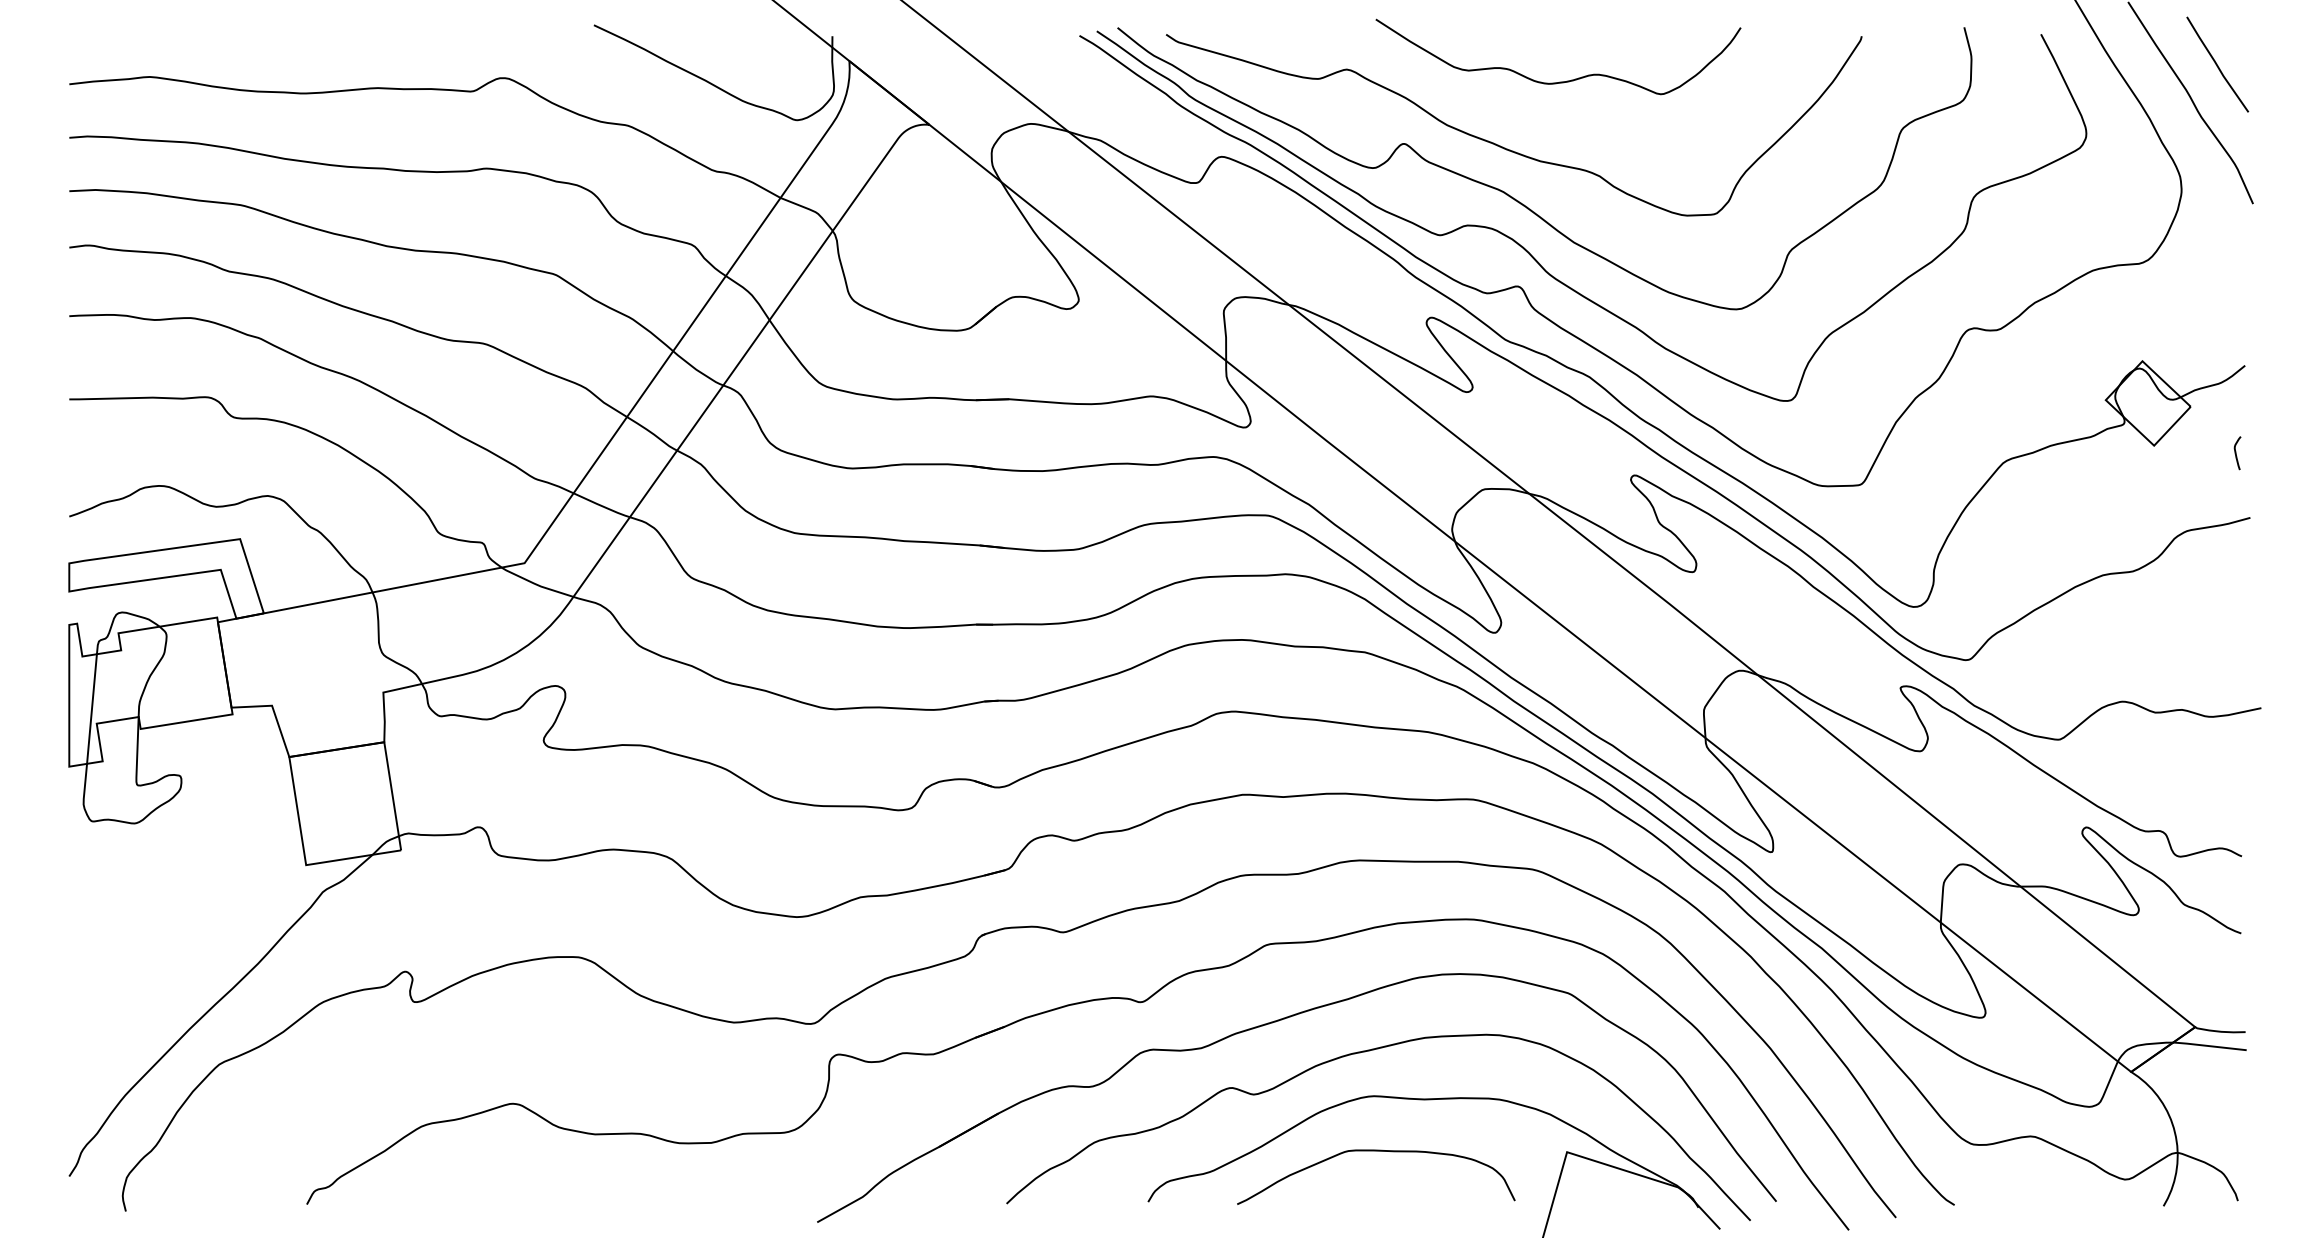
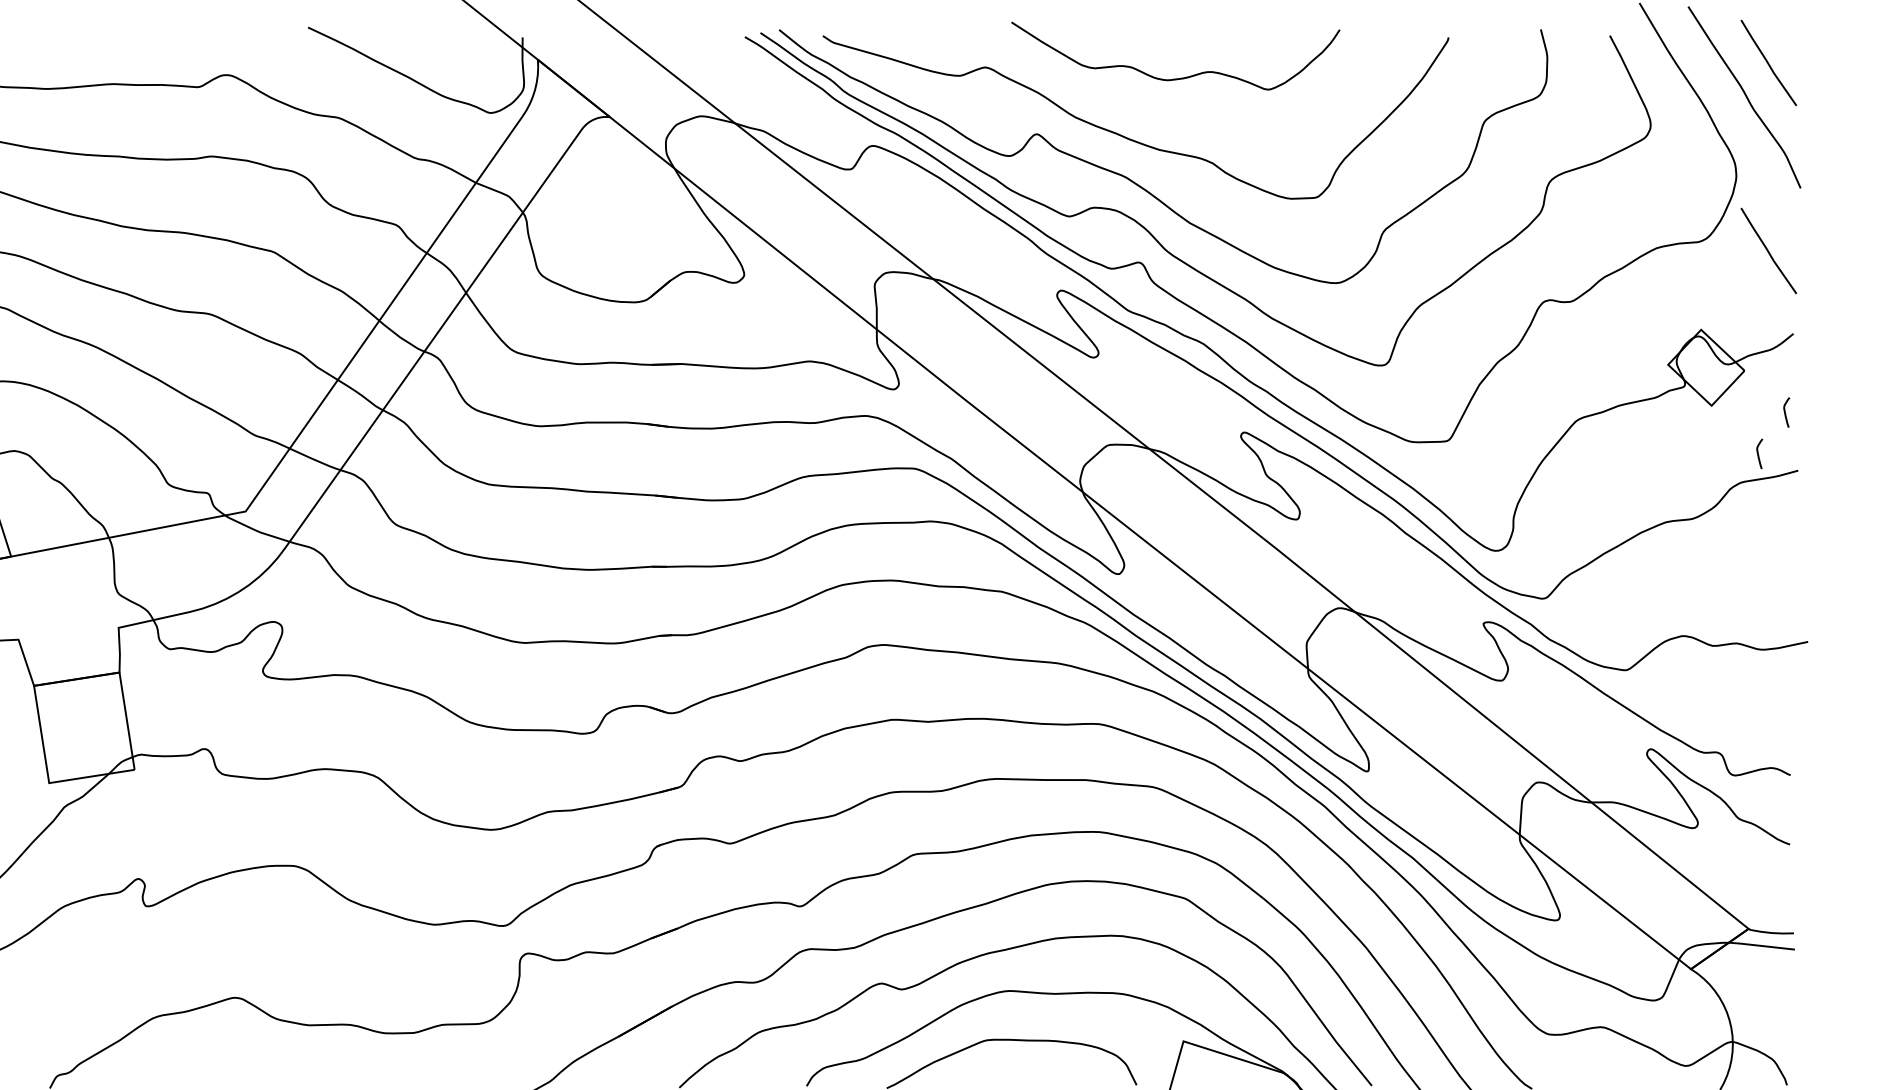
line: (2217, 273) -> (1768, 250), added
curve: (2206, 499) -> (1758, 454), added

